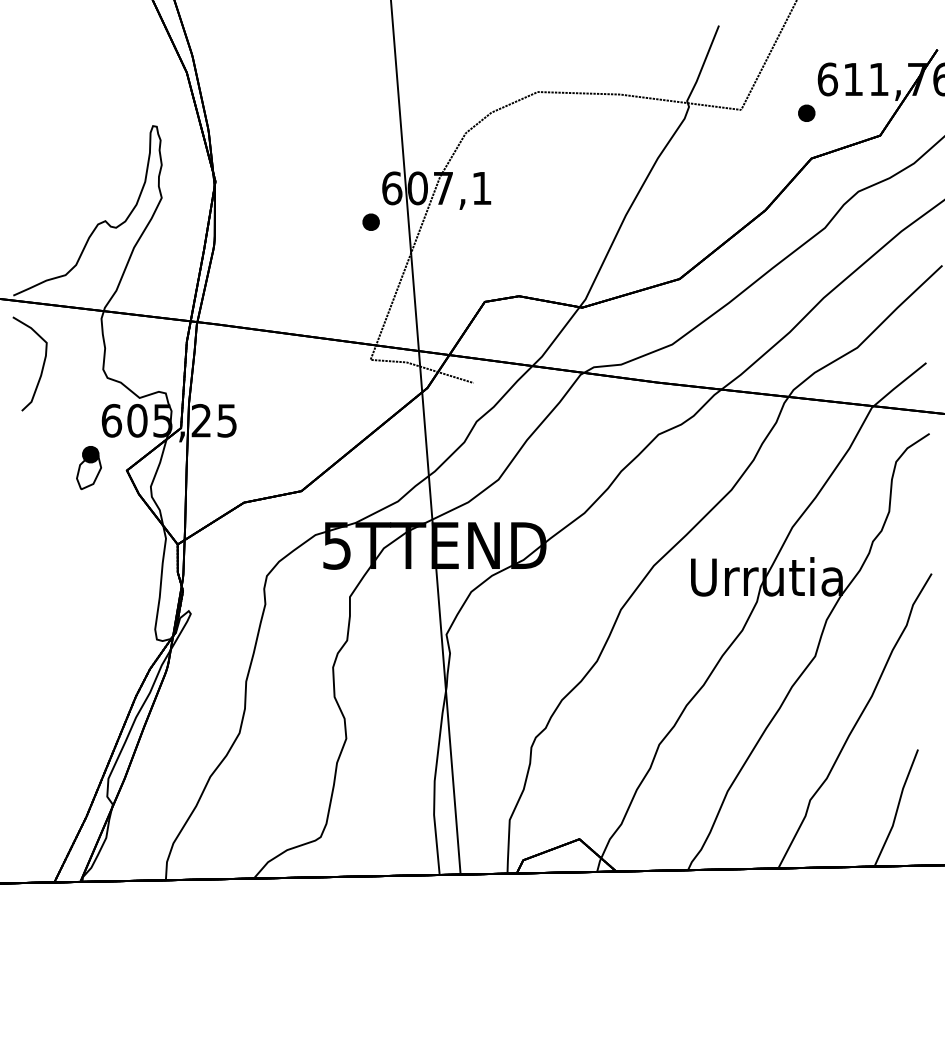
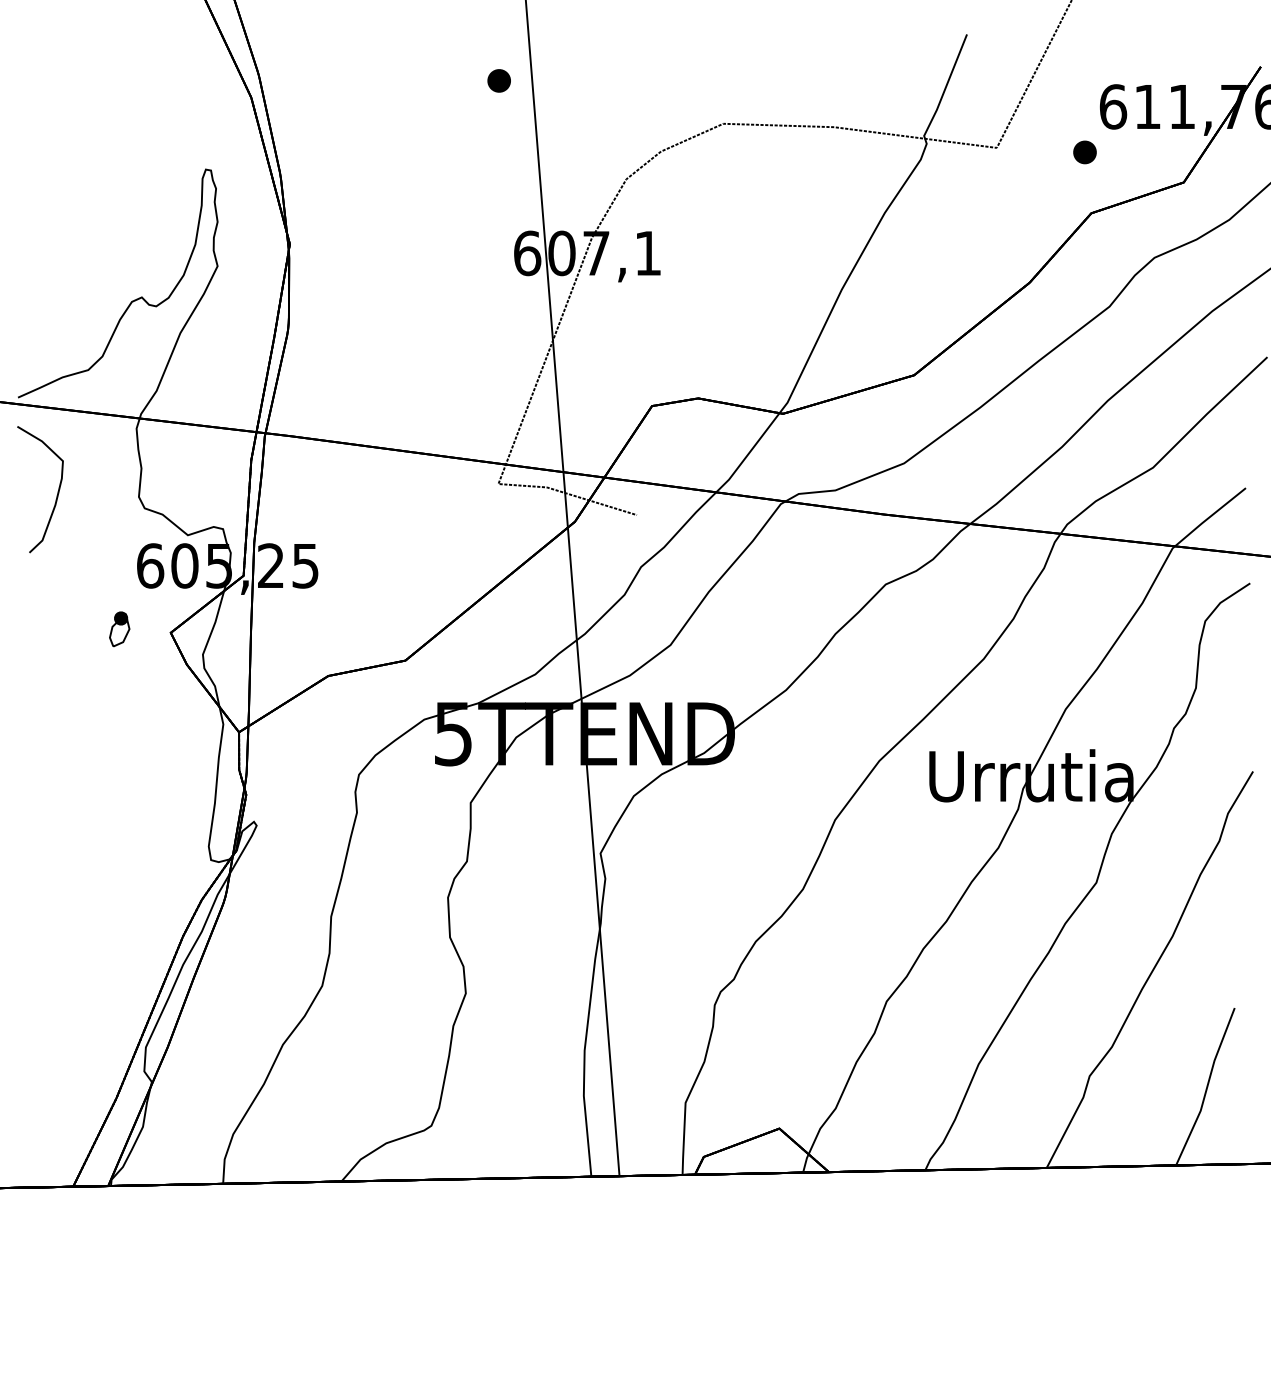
part: (370, 221) -> (498, 80), moved
part: (88, 467) -> (119, 628), size x0.6

